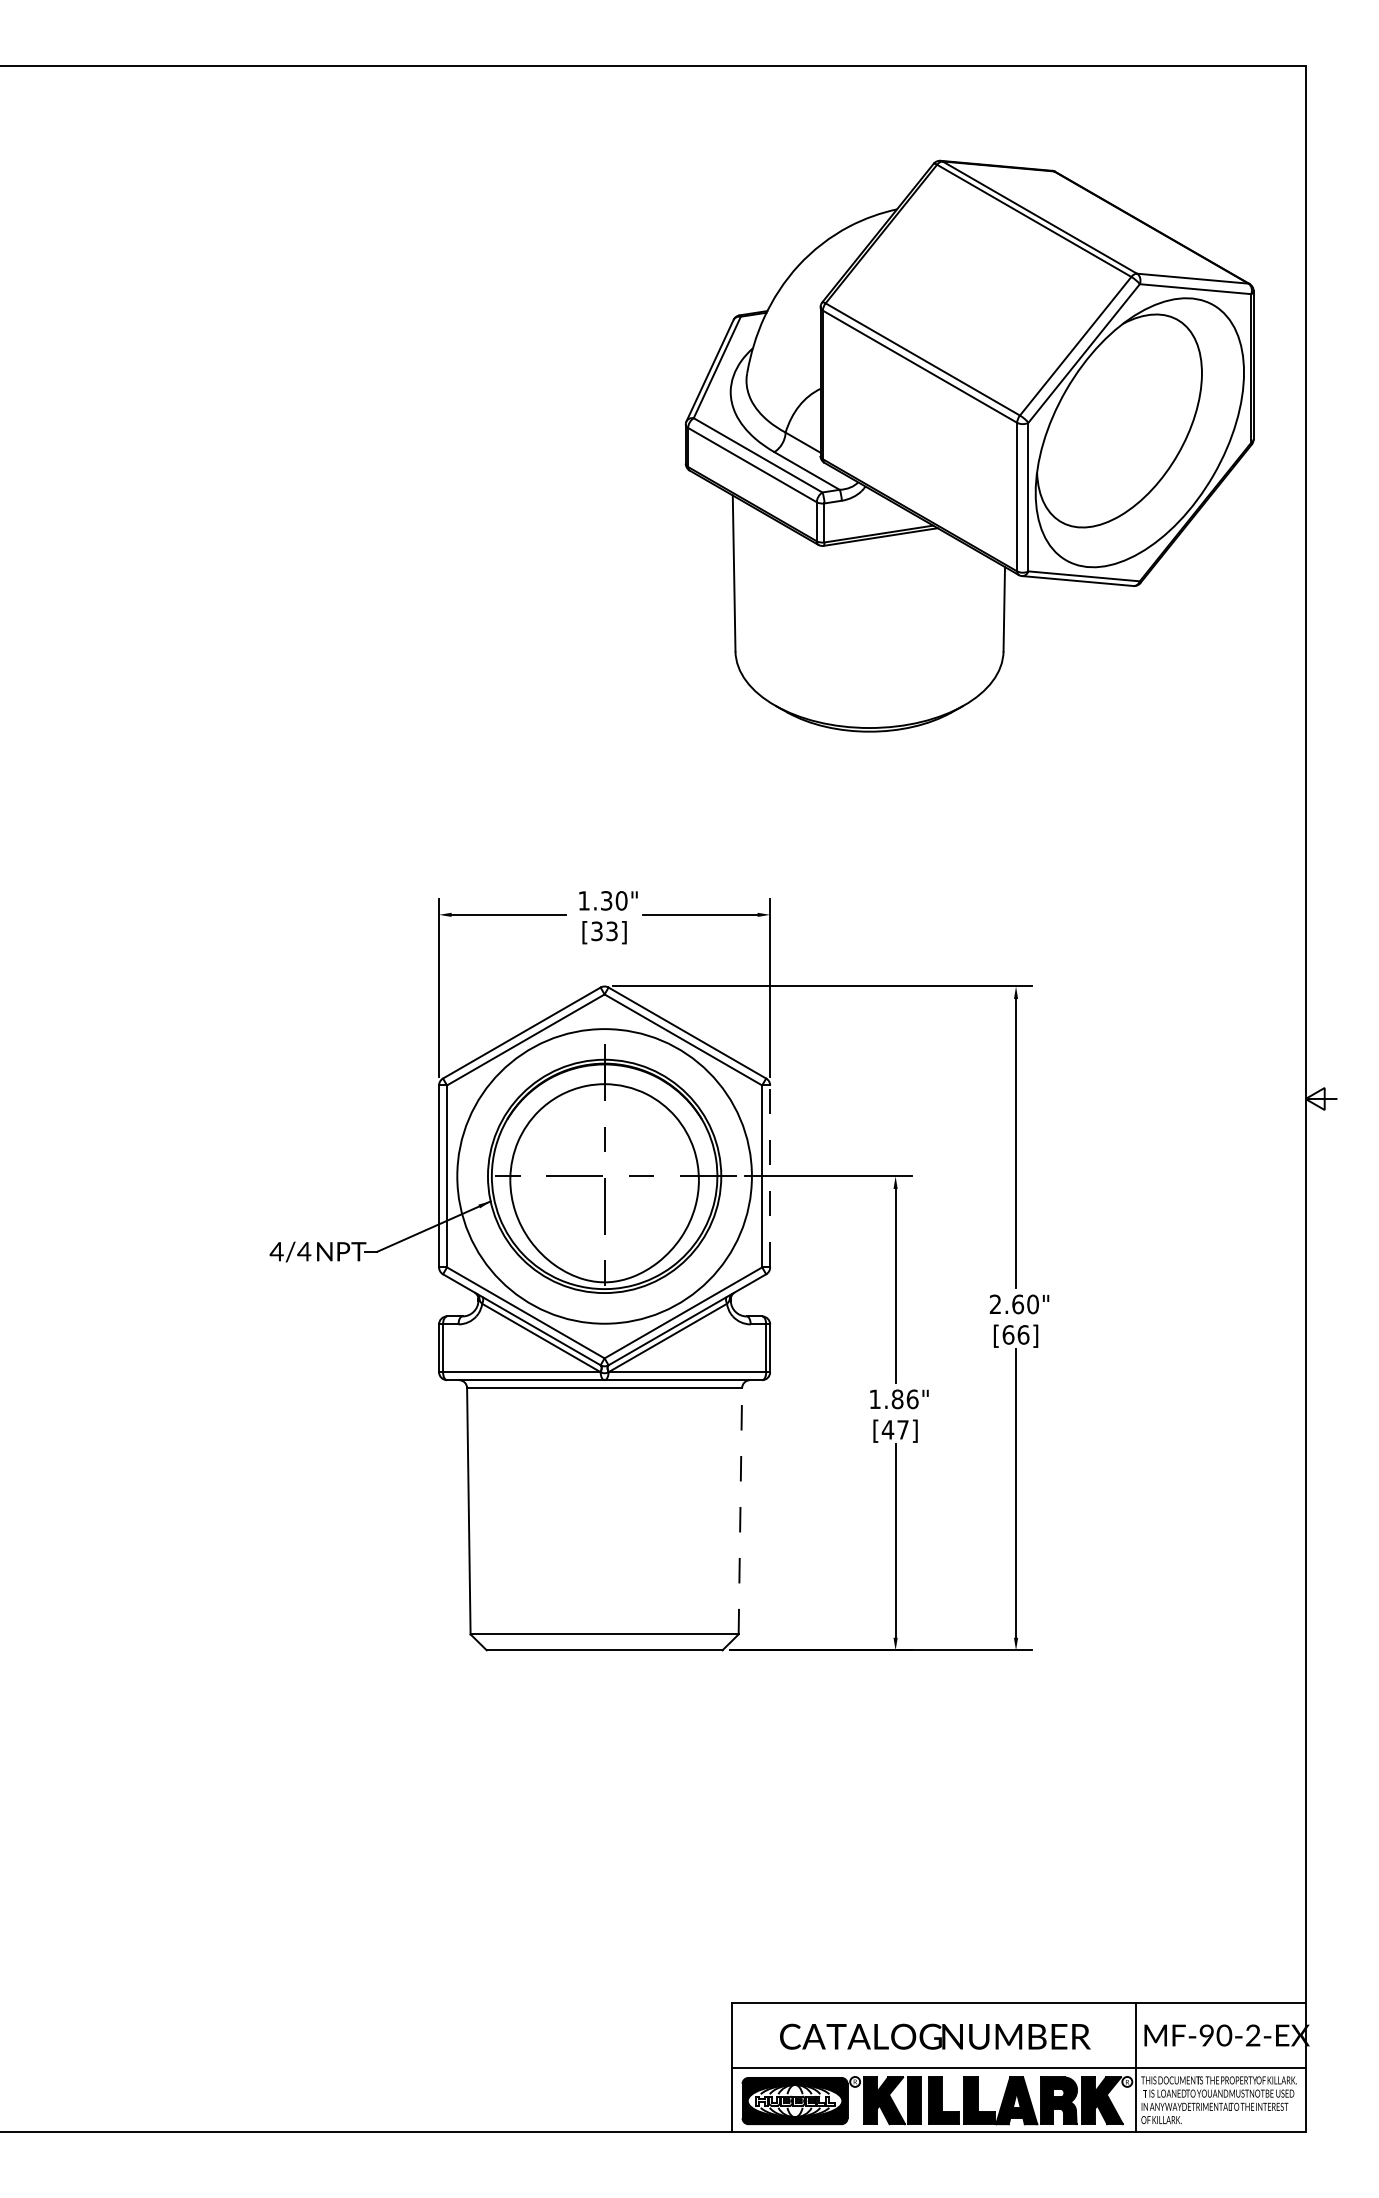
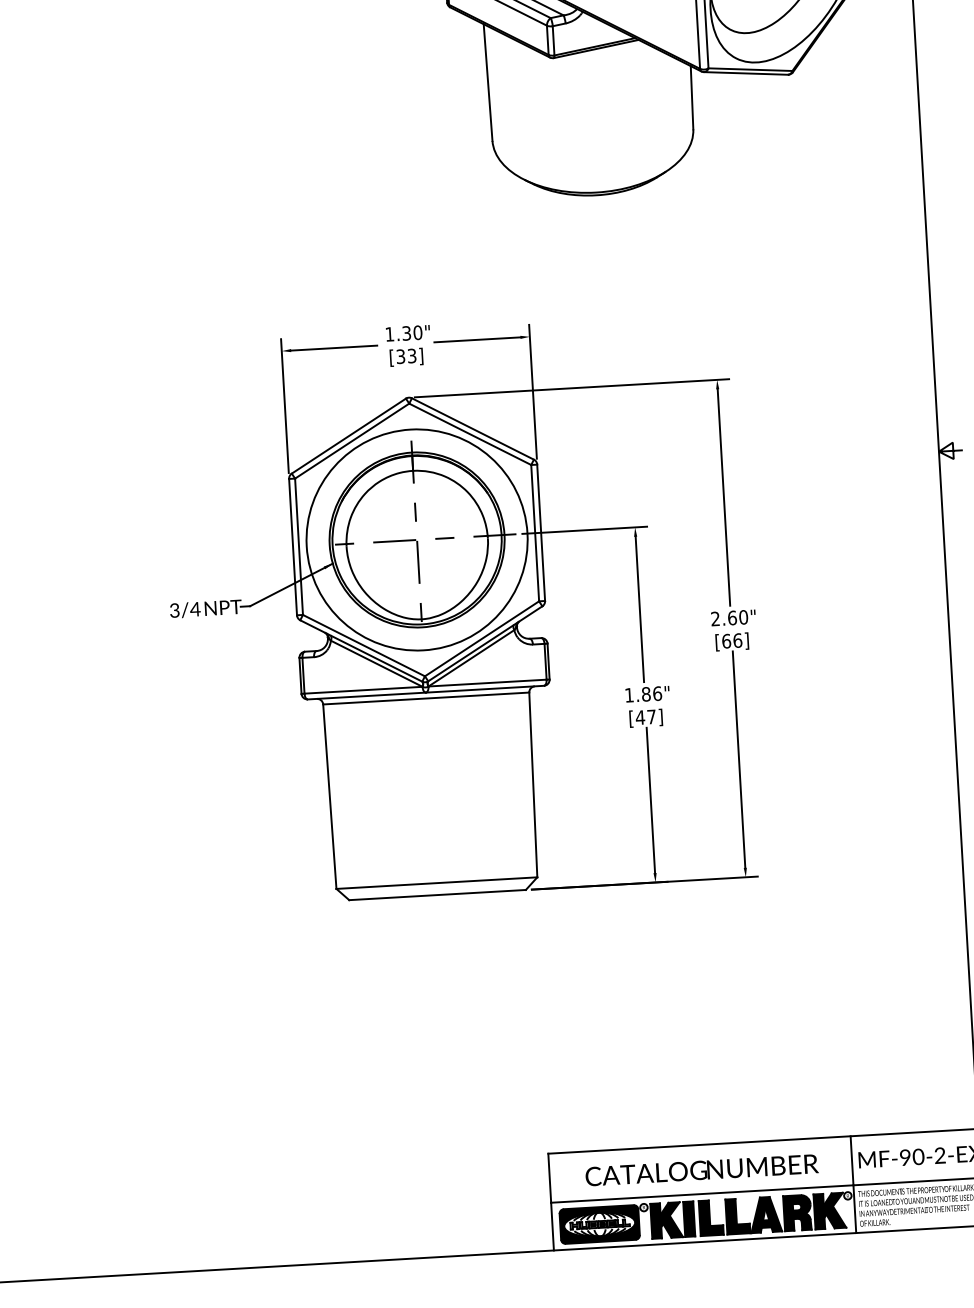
line: (770, 1176) -> (541, 532), dashed -> solid
text: (276, 1251) -> (174, 610), 4/4 -> 3/4
line: (740, 1510) -> (533, 784), dashed -> solid

